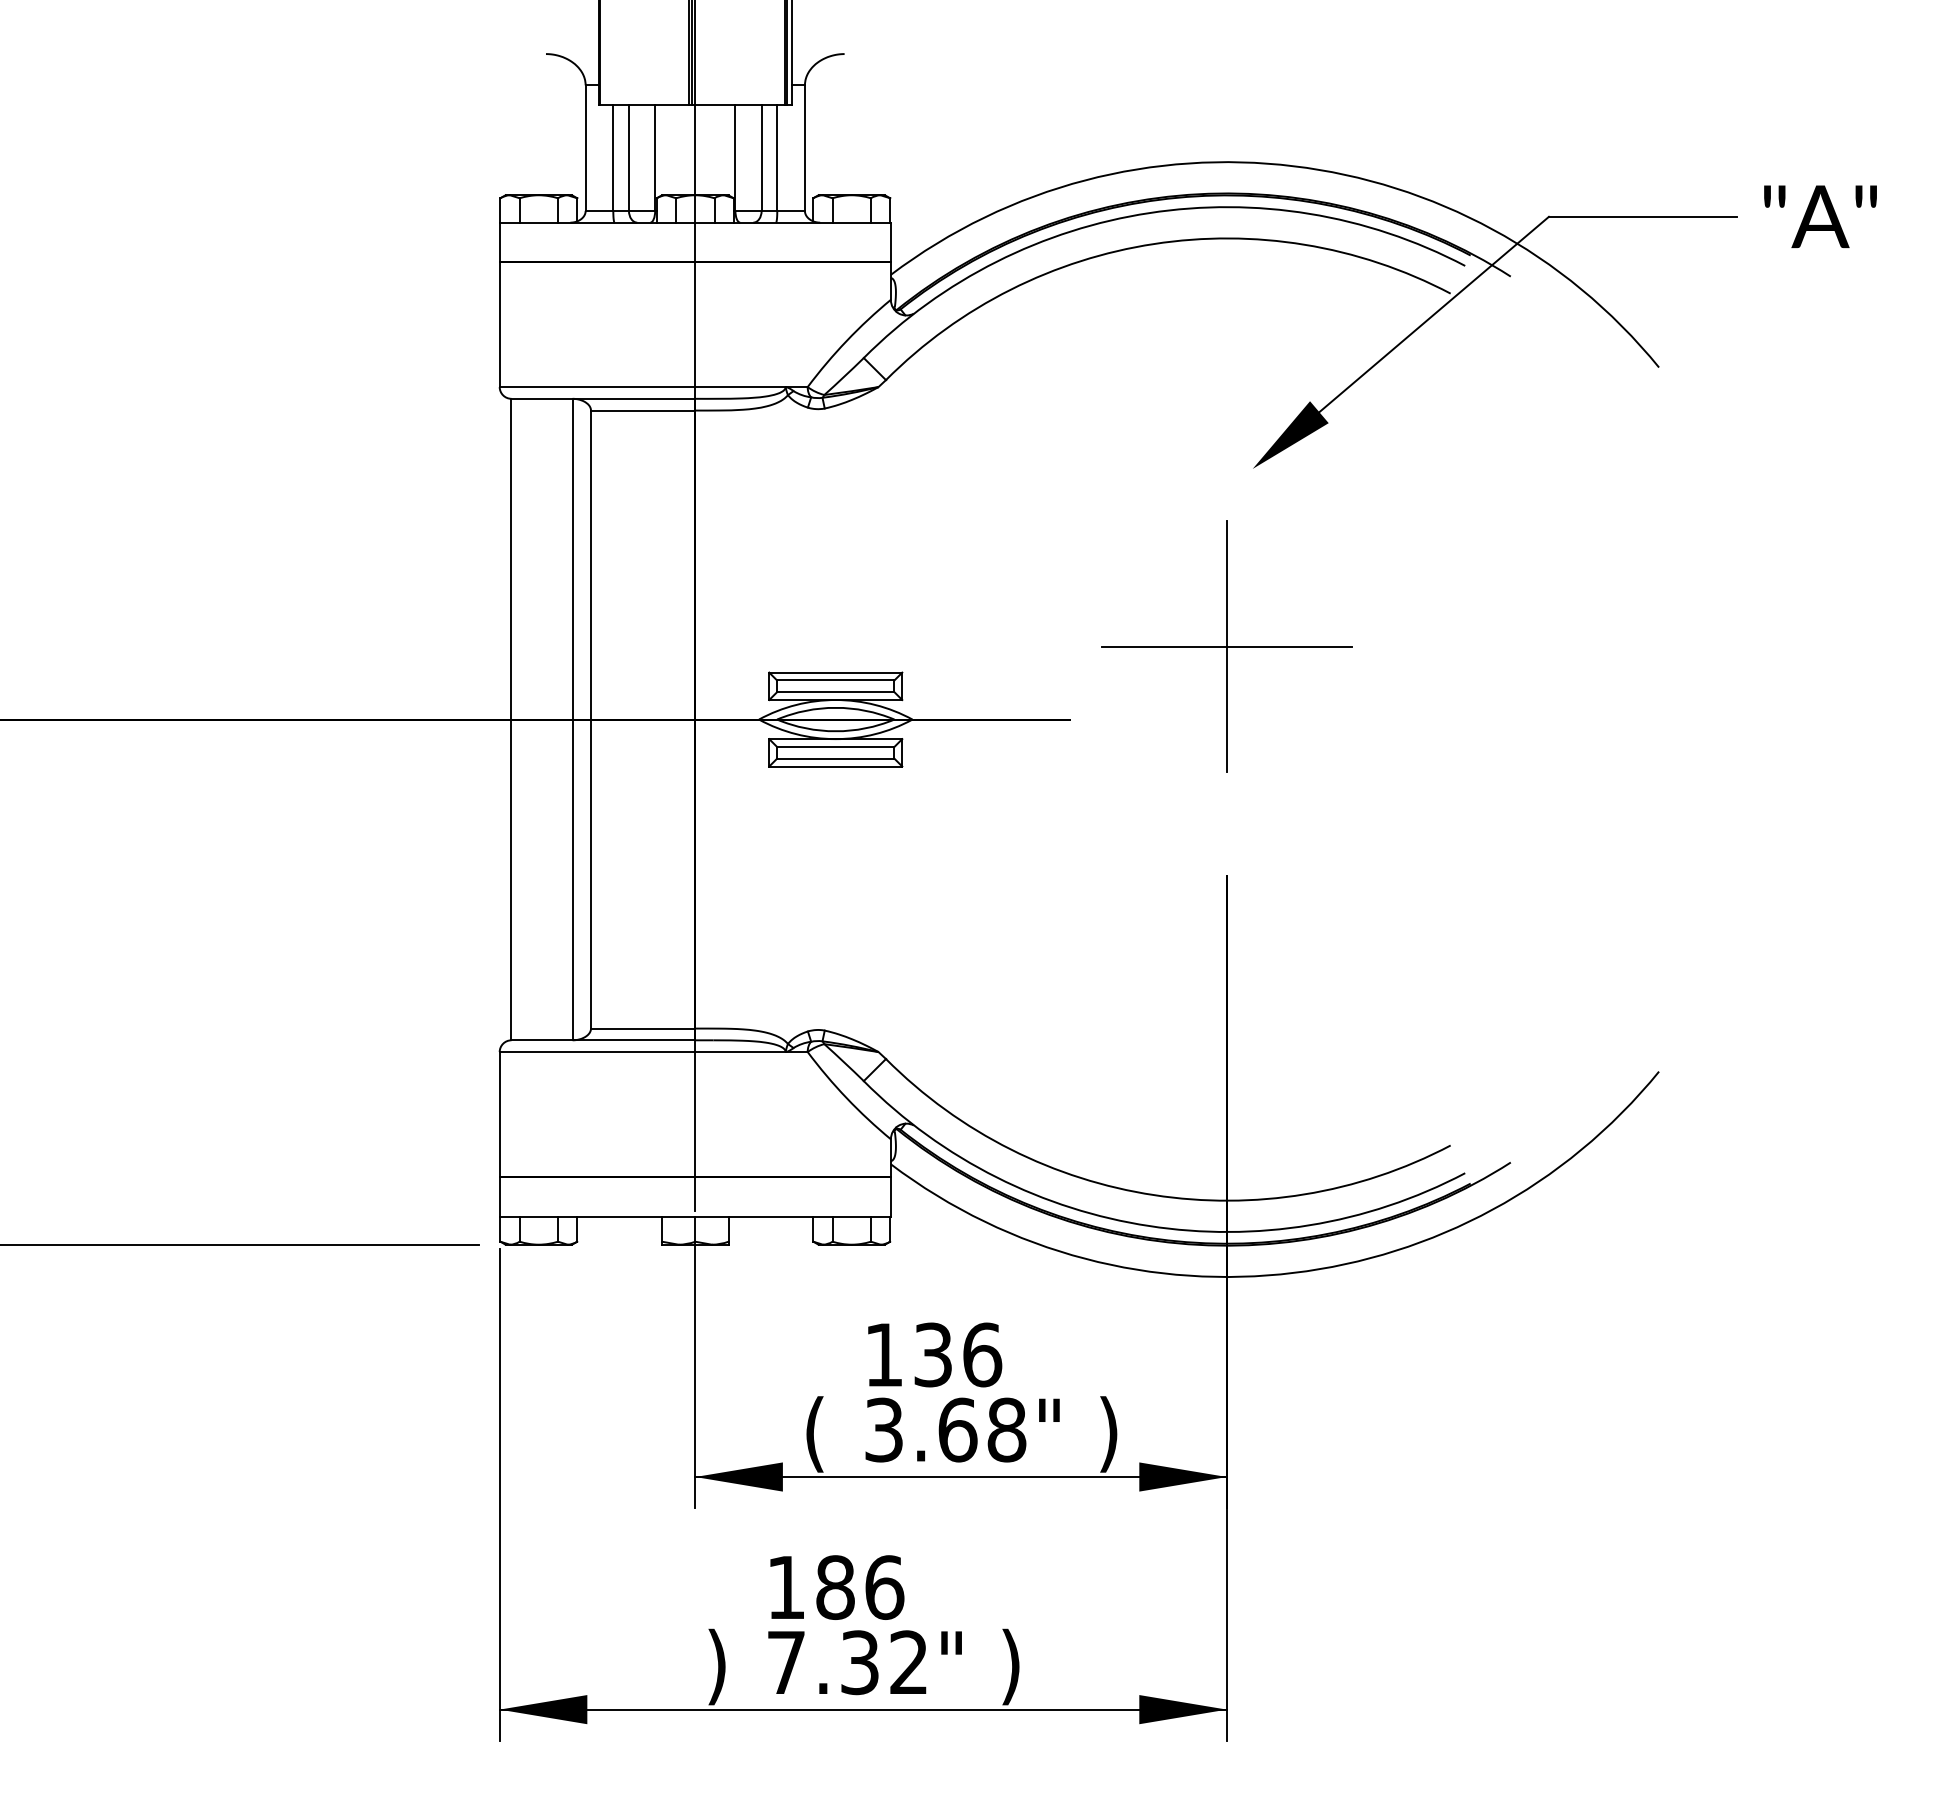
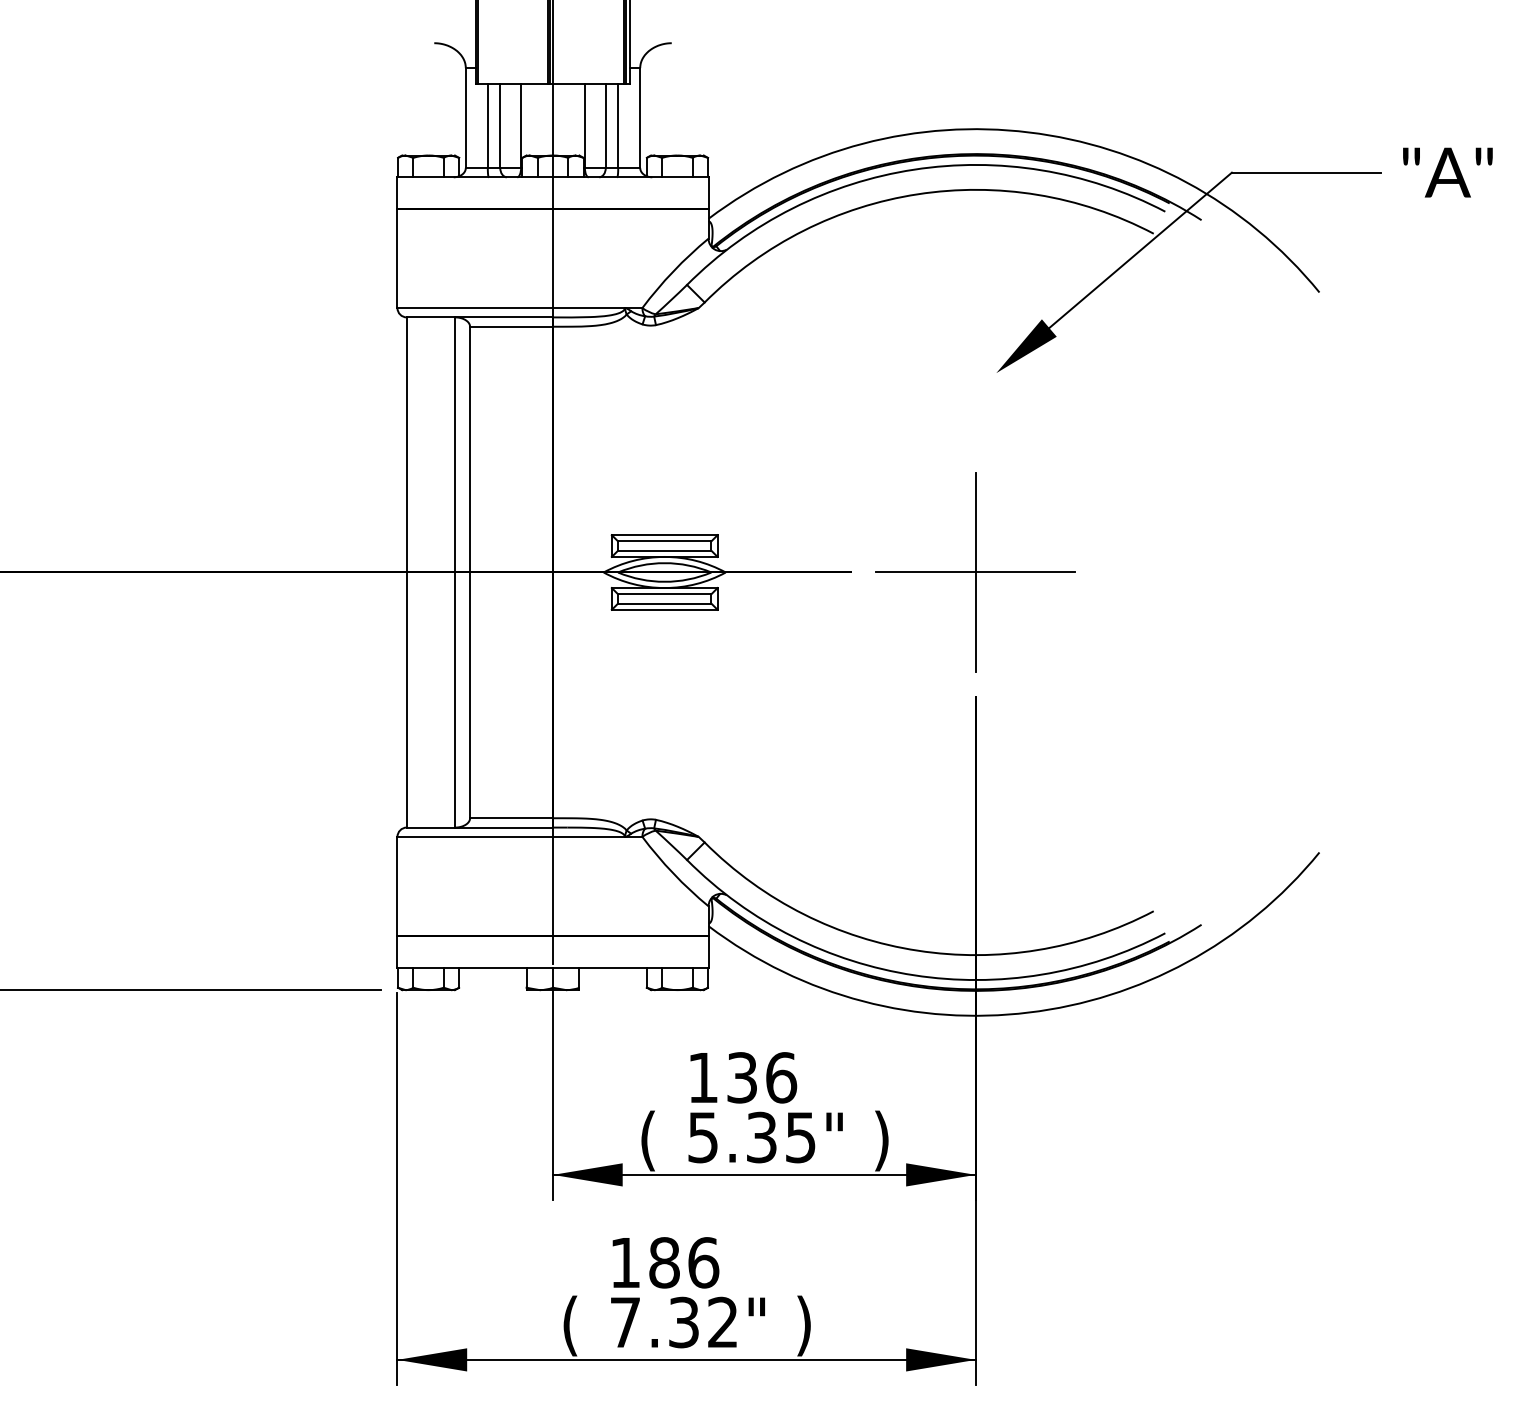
part: (1226, 646) -> (975, 572), moved
text: (946, 1429) -> (752, 1137), 3.68" -> 5.35"
text: (716, 1666) -> (569, 1325), ) -> (

